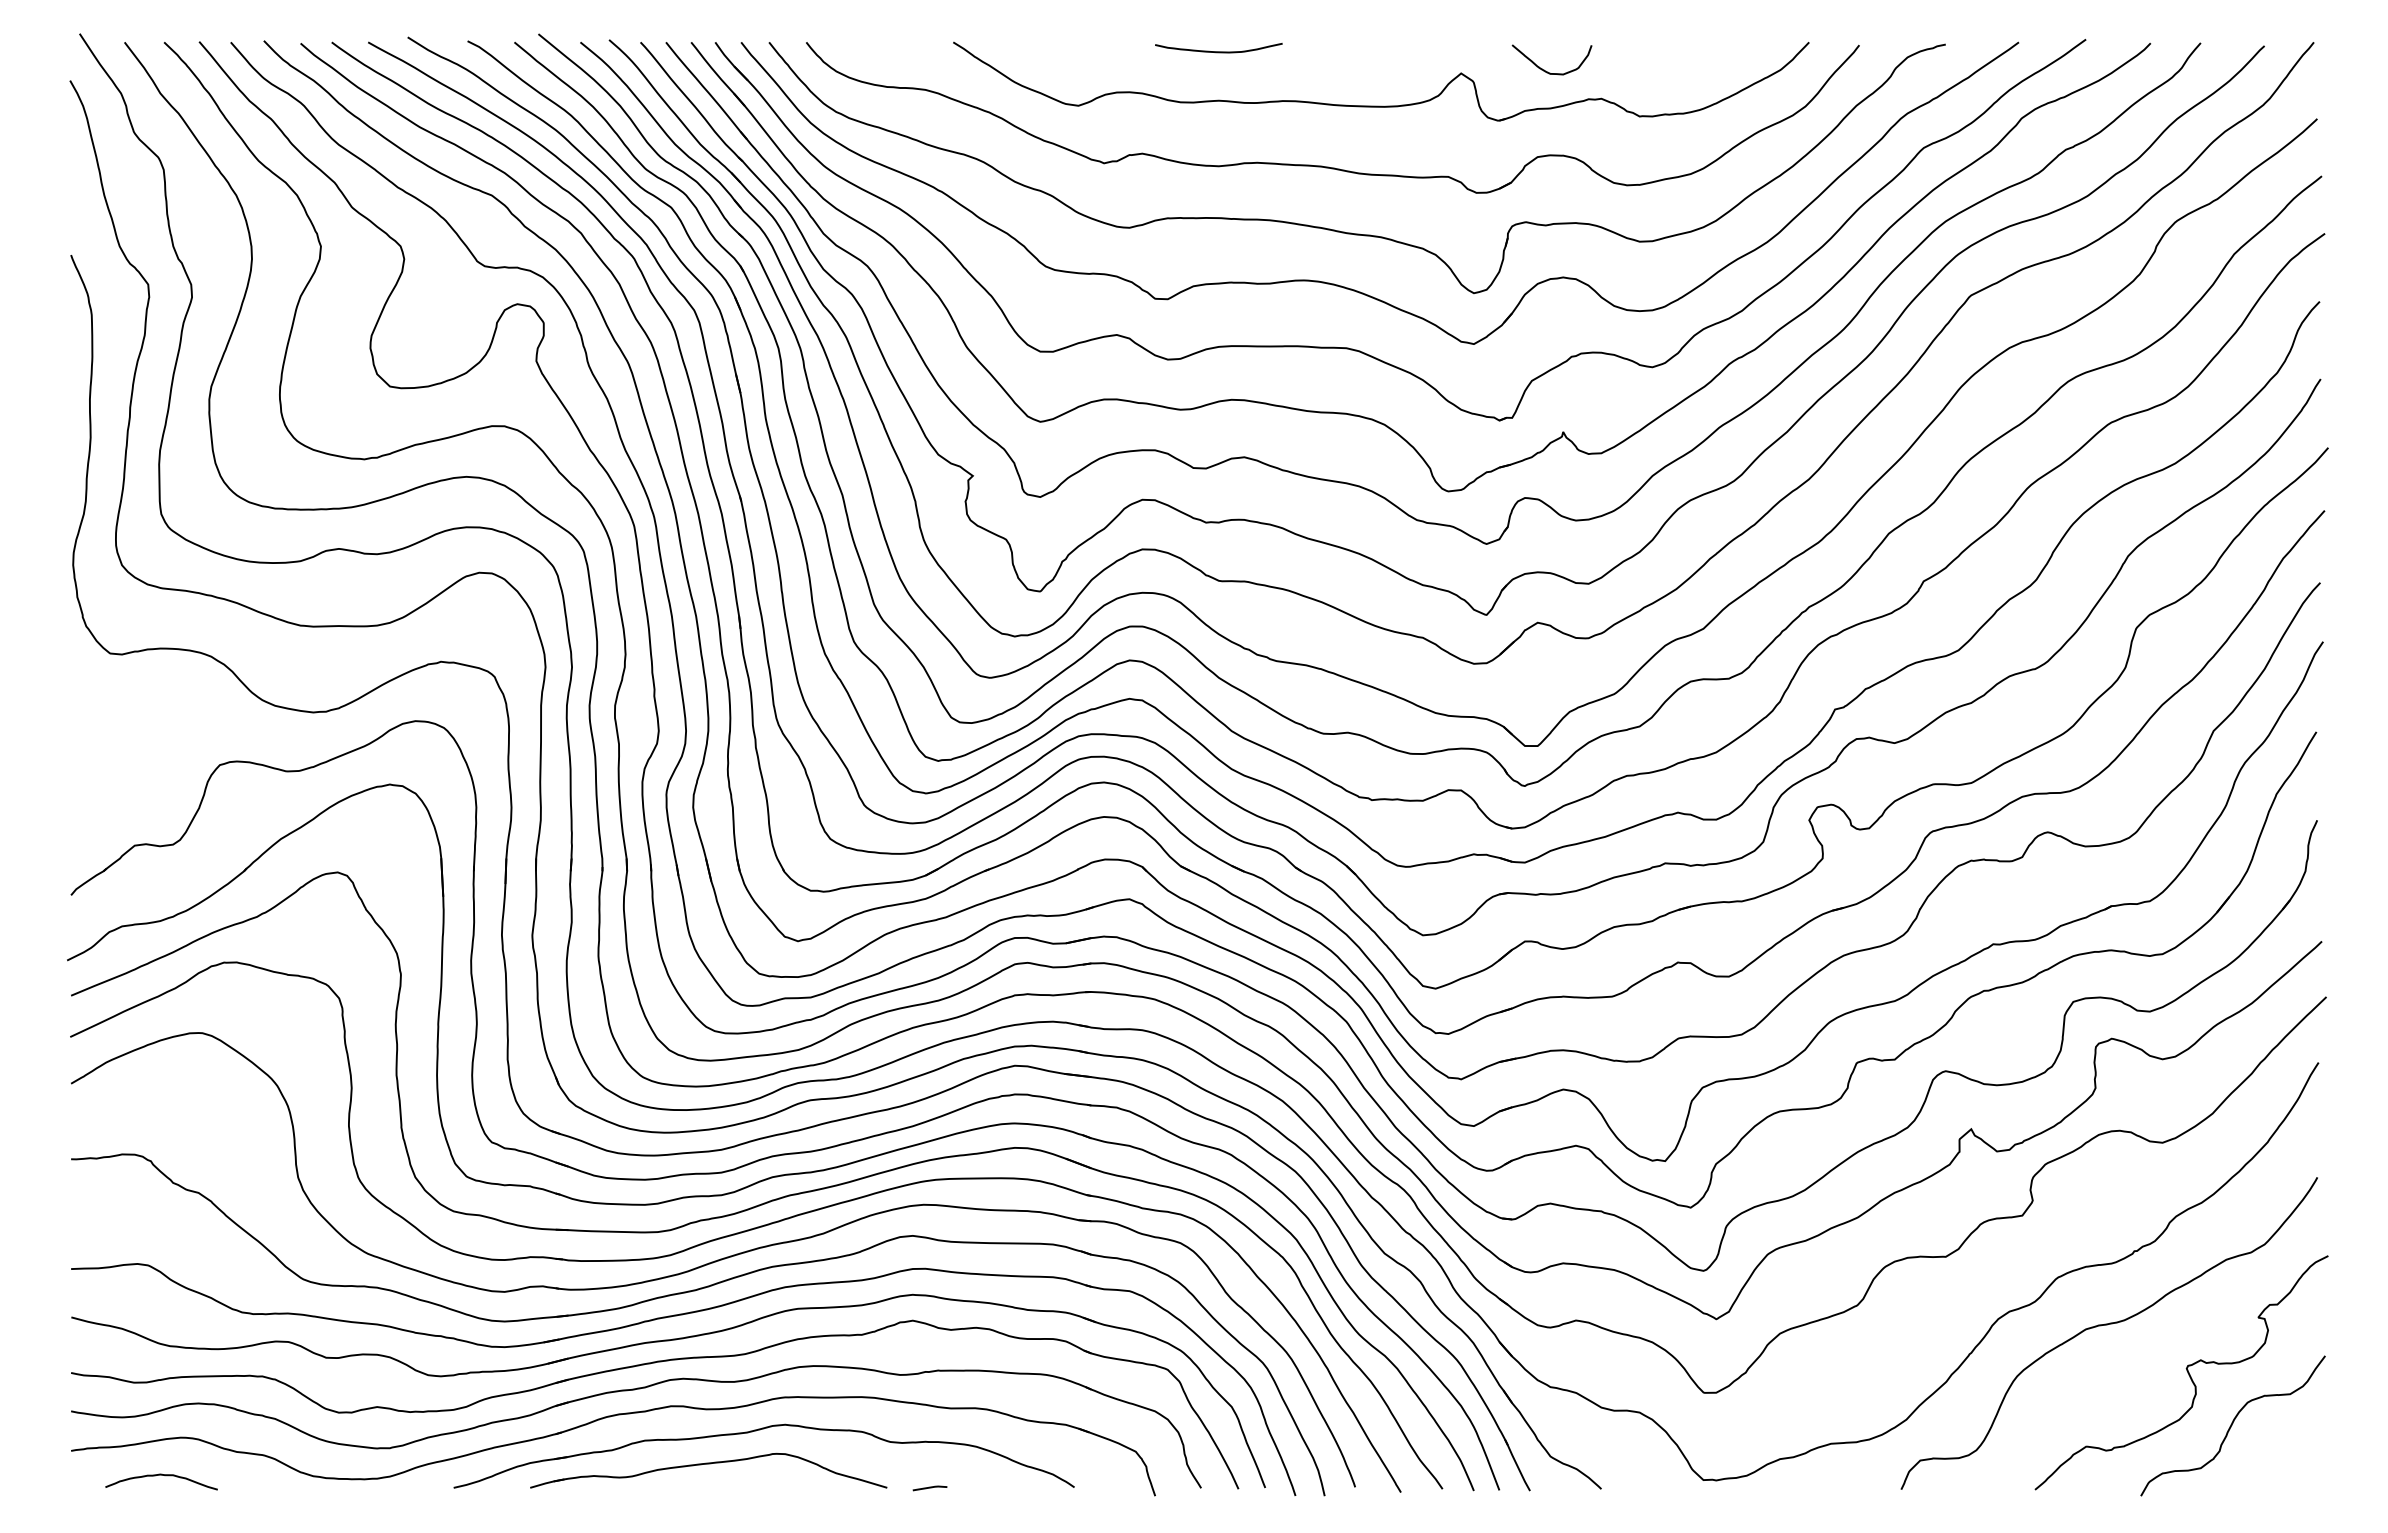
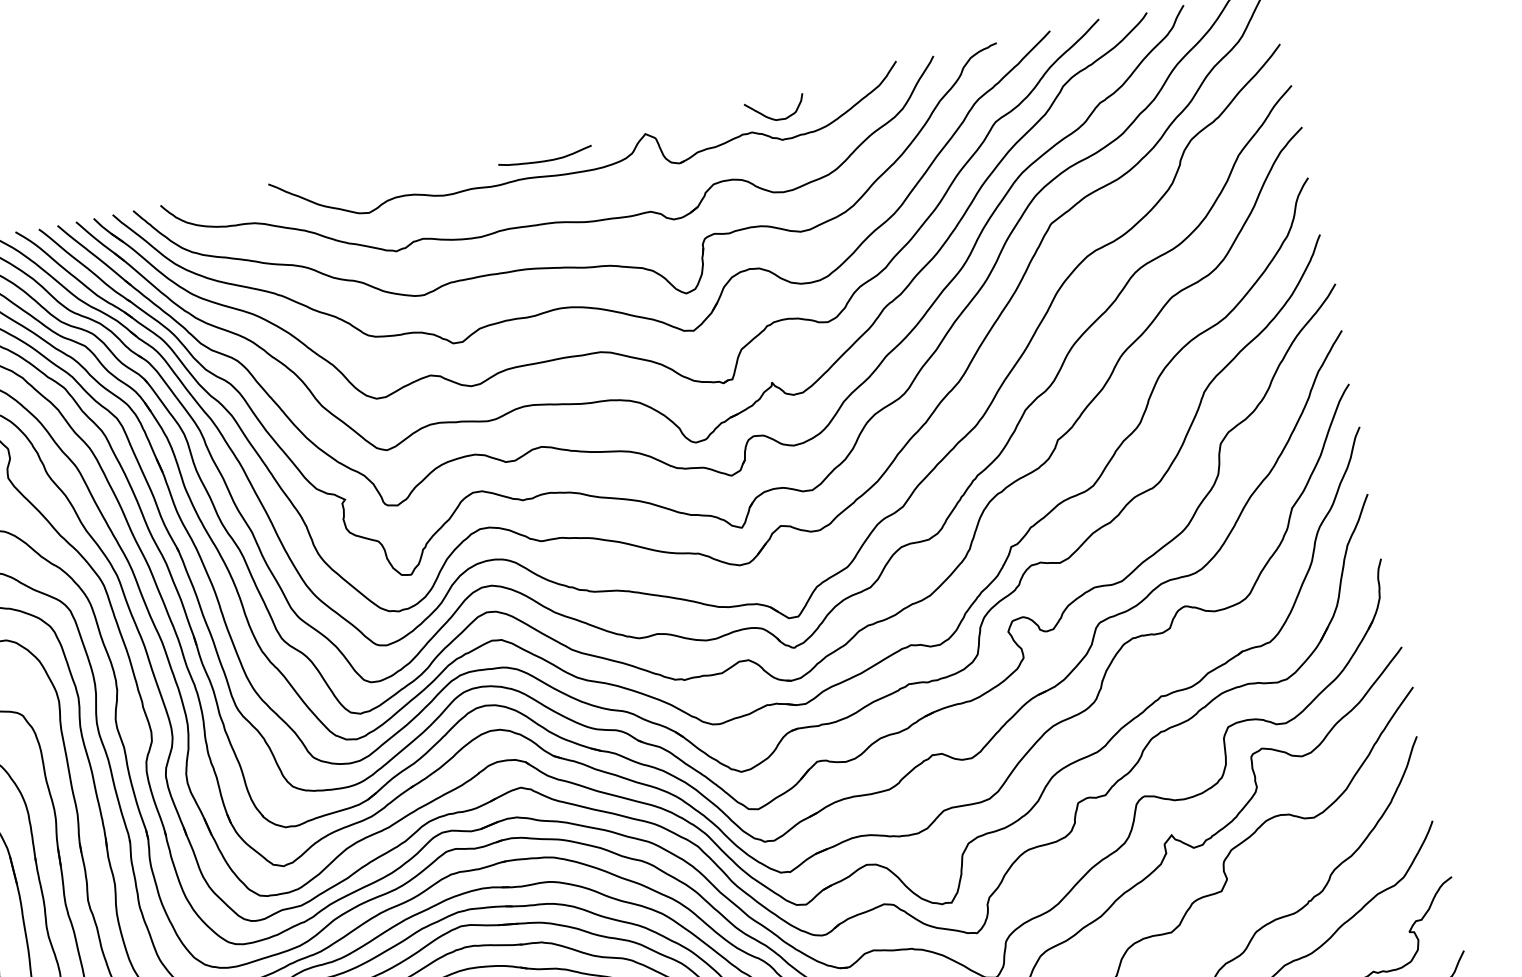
curve: (1218, 51) -> (545, 160), moved
curve: (1544, 69) -> (771, 117), moved

